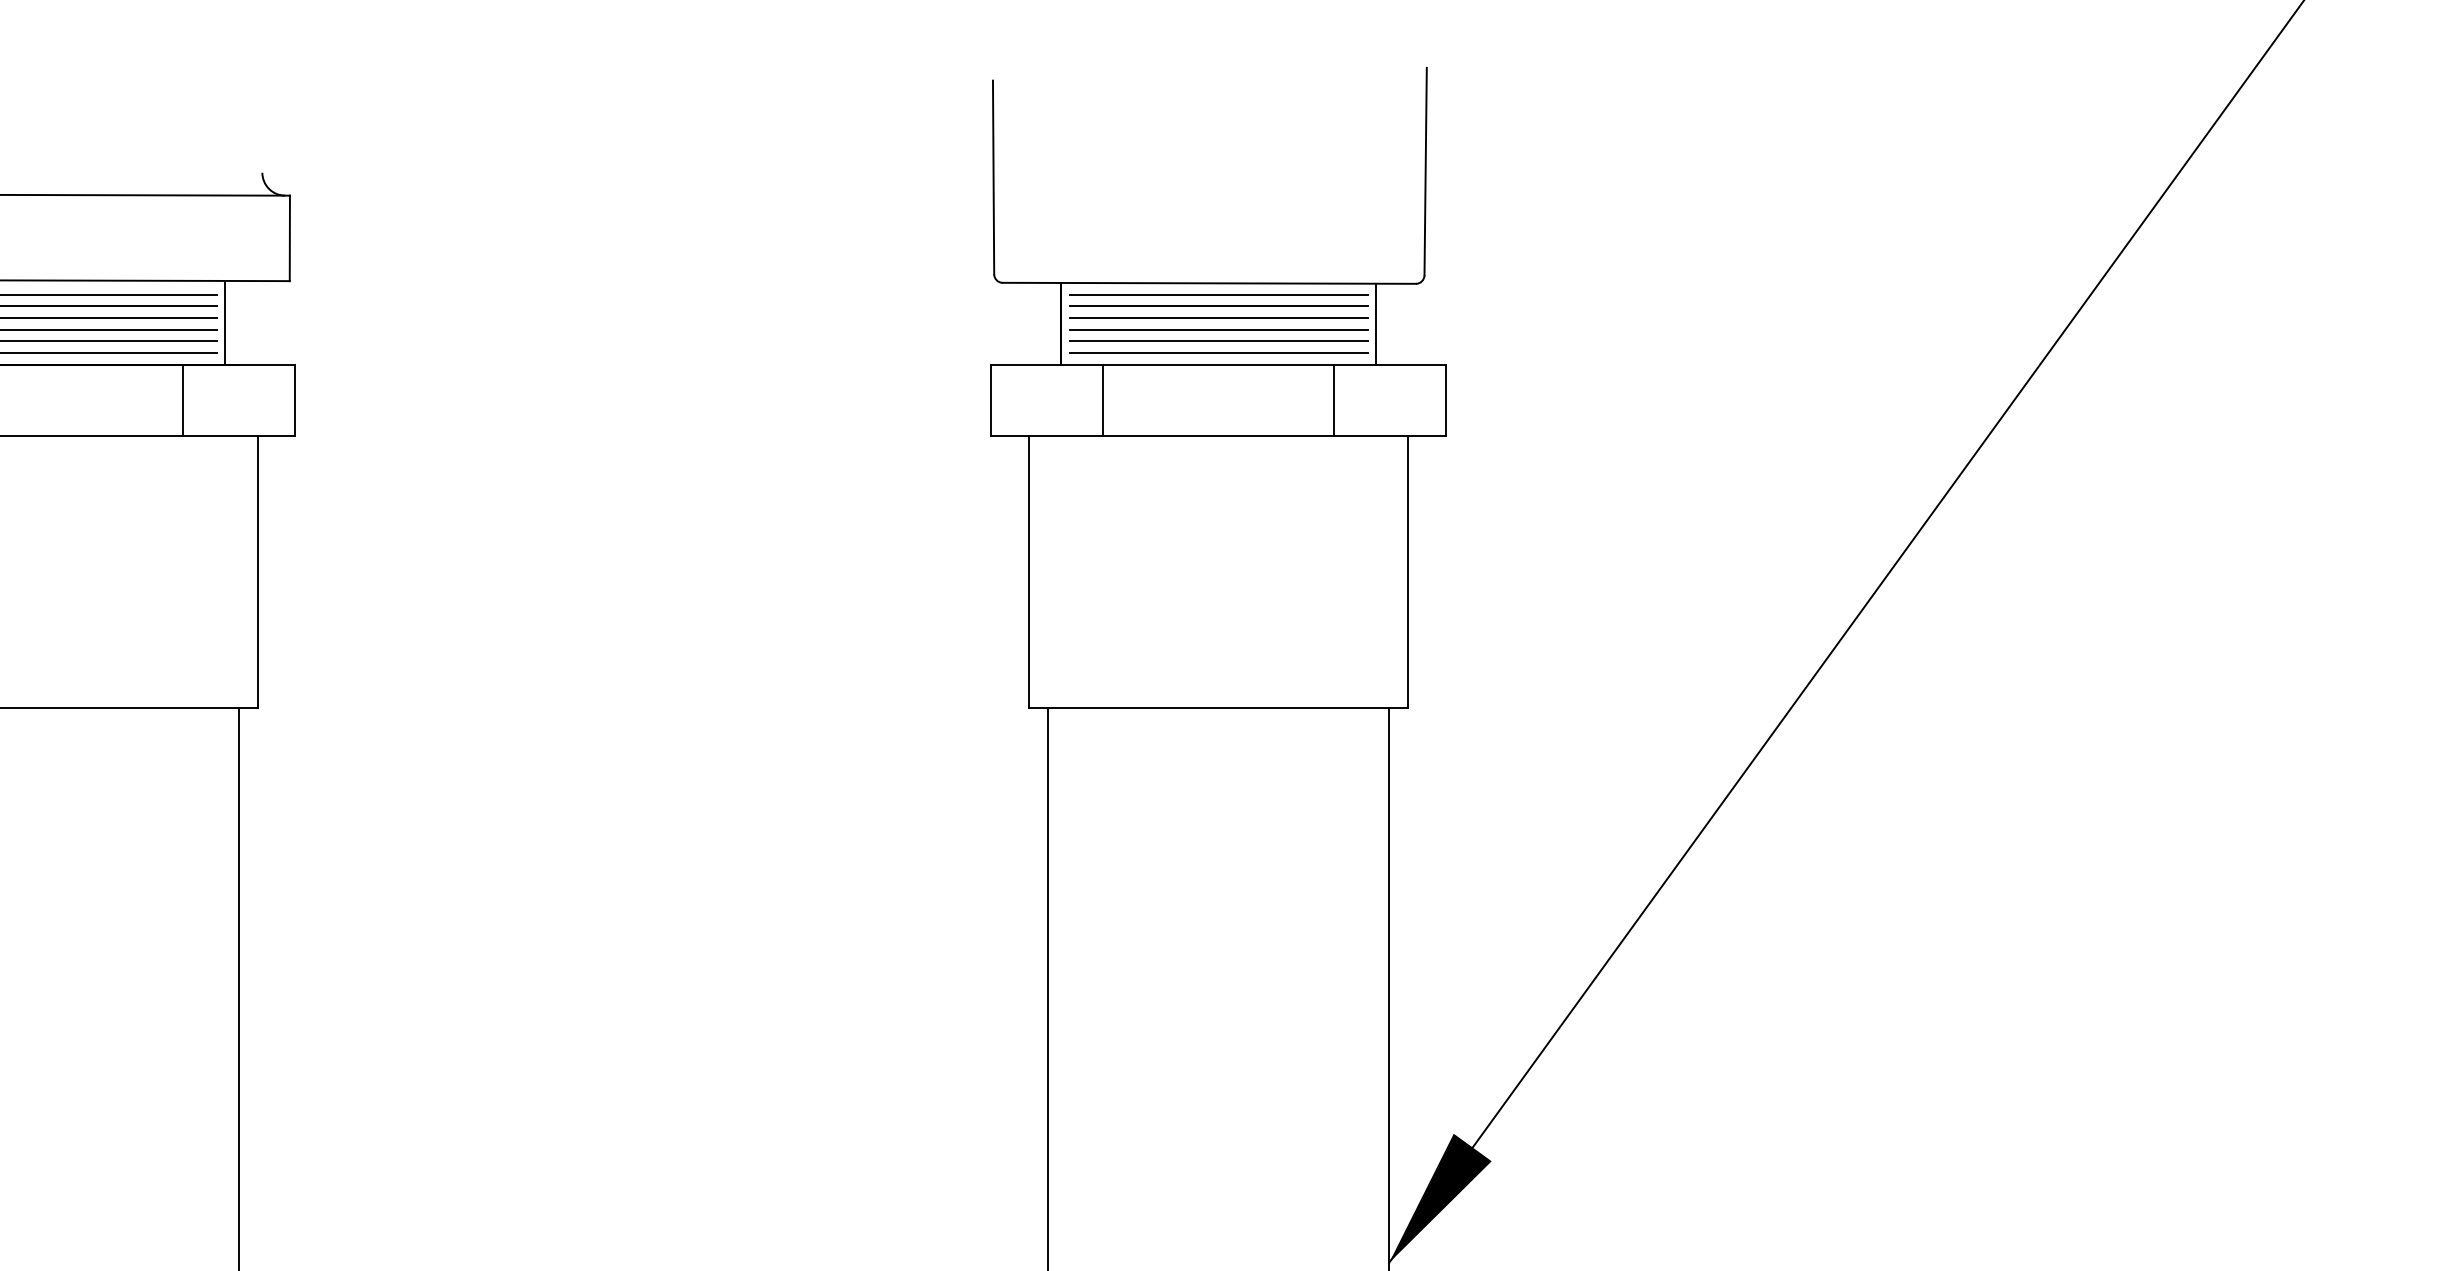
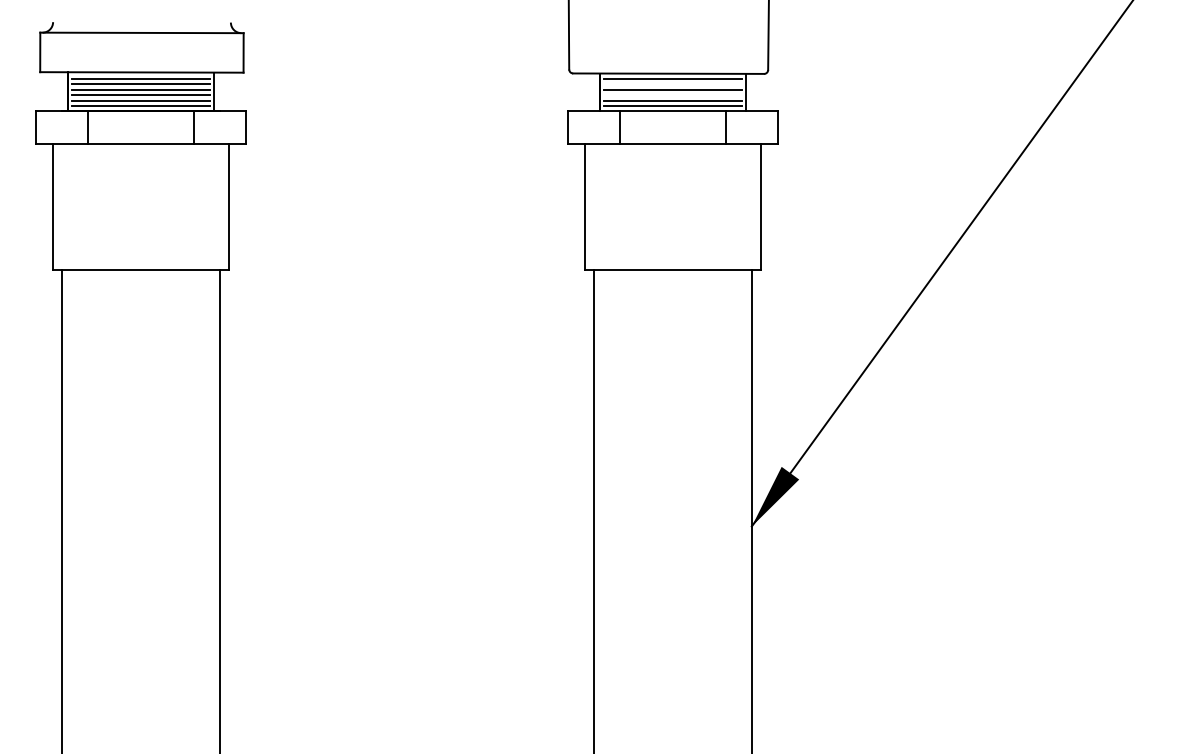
line: (1217, 306) -> (672, 84), removed
line: (1217, 330) -> (672, 95), removed

